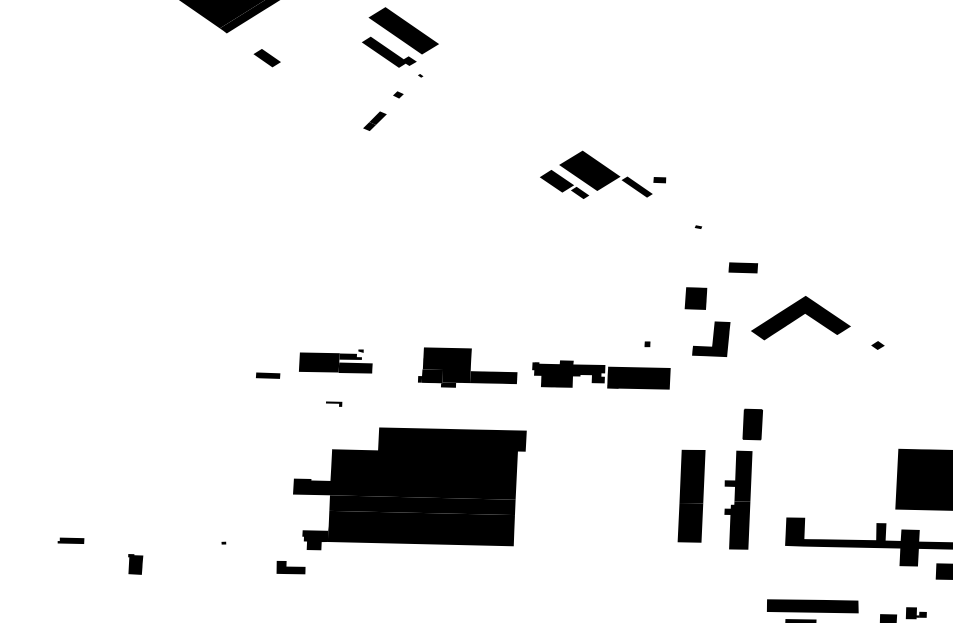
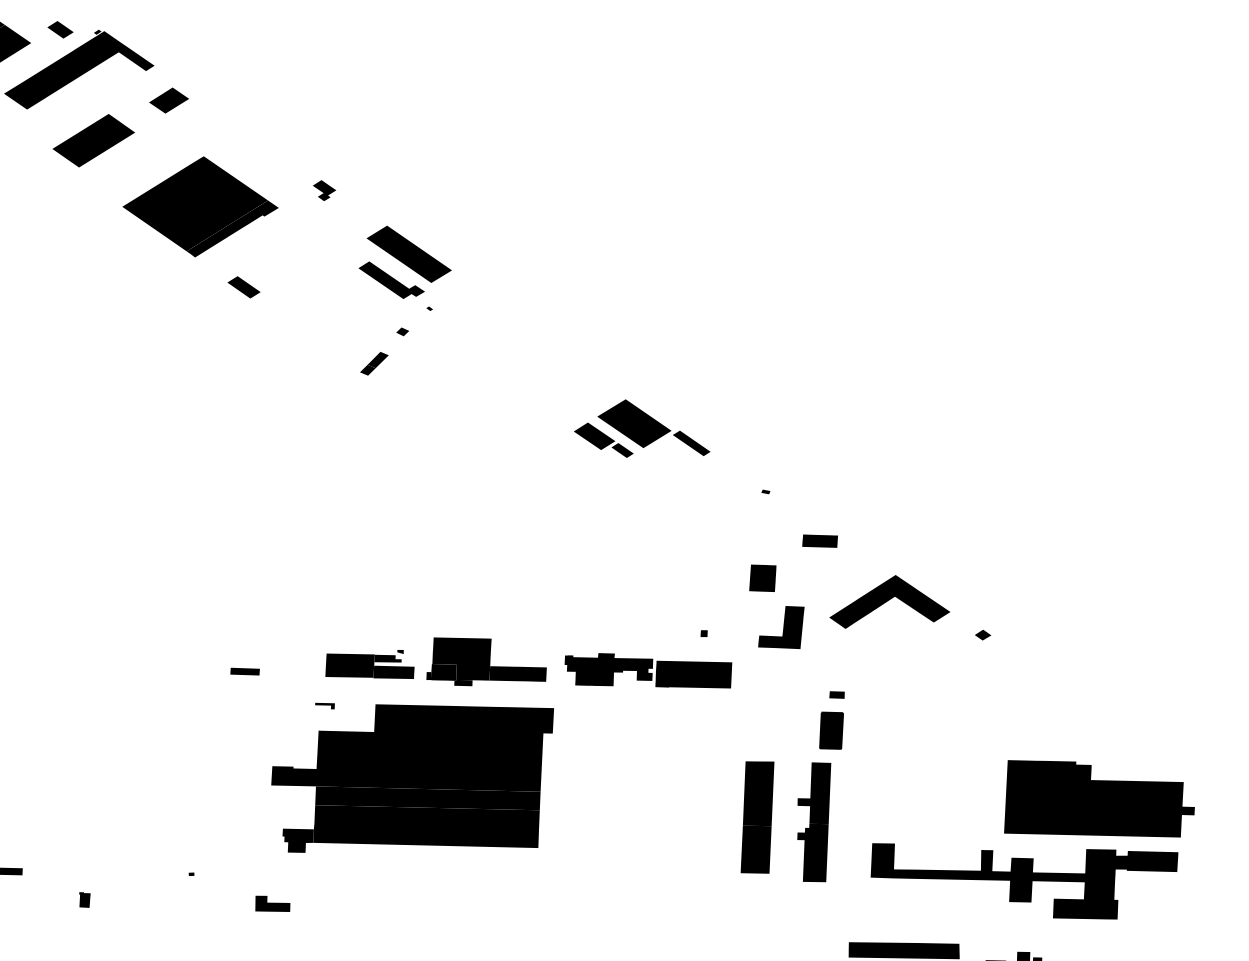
part: (659, 179) -> (836, 694), moved
part: (335, 361) -> (369, 664), moved
part: (409, 488) -> (412, 778), moved
part: (135, 563) -> (84, 899), size x0.62

